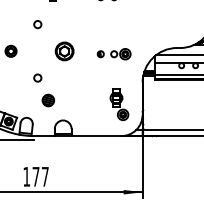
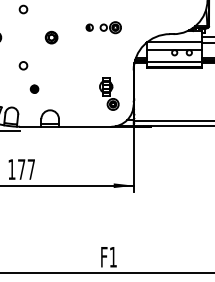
part: (64, 51) -> (51, 37), size x0.62
part: (113, 54) -> (103, 27), moved
part: (48, 99) -> (34, 88), size x0.62

